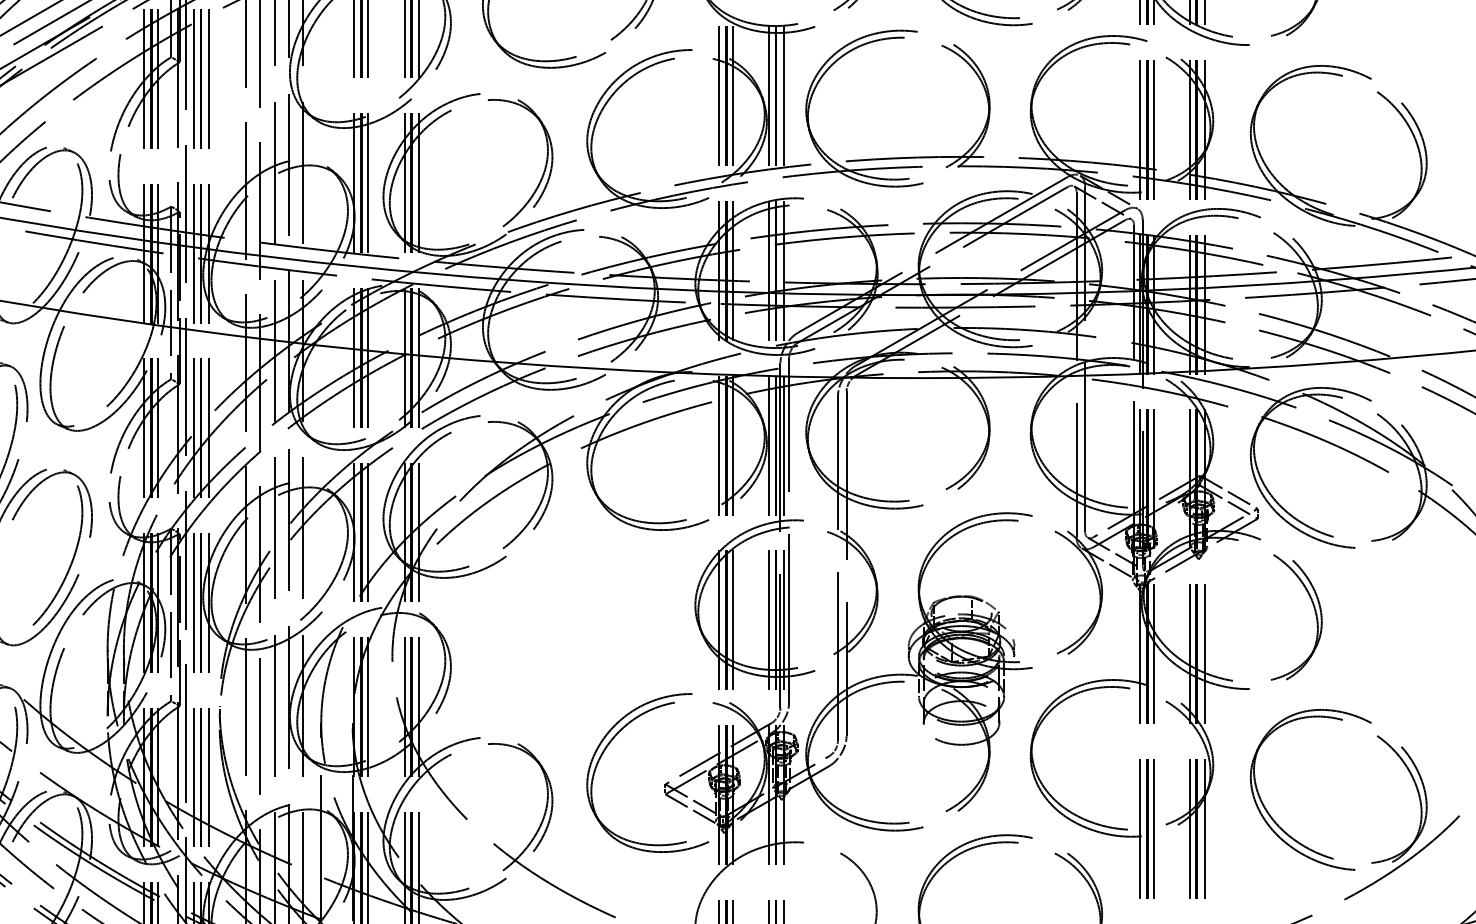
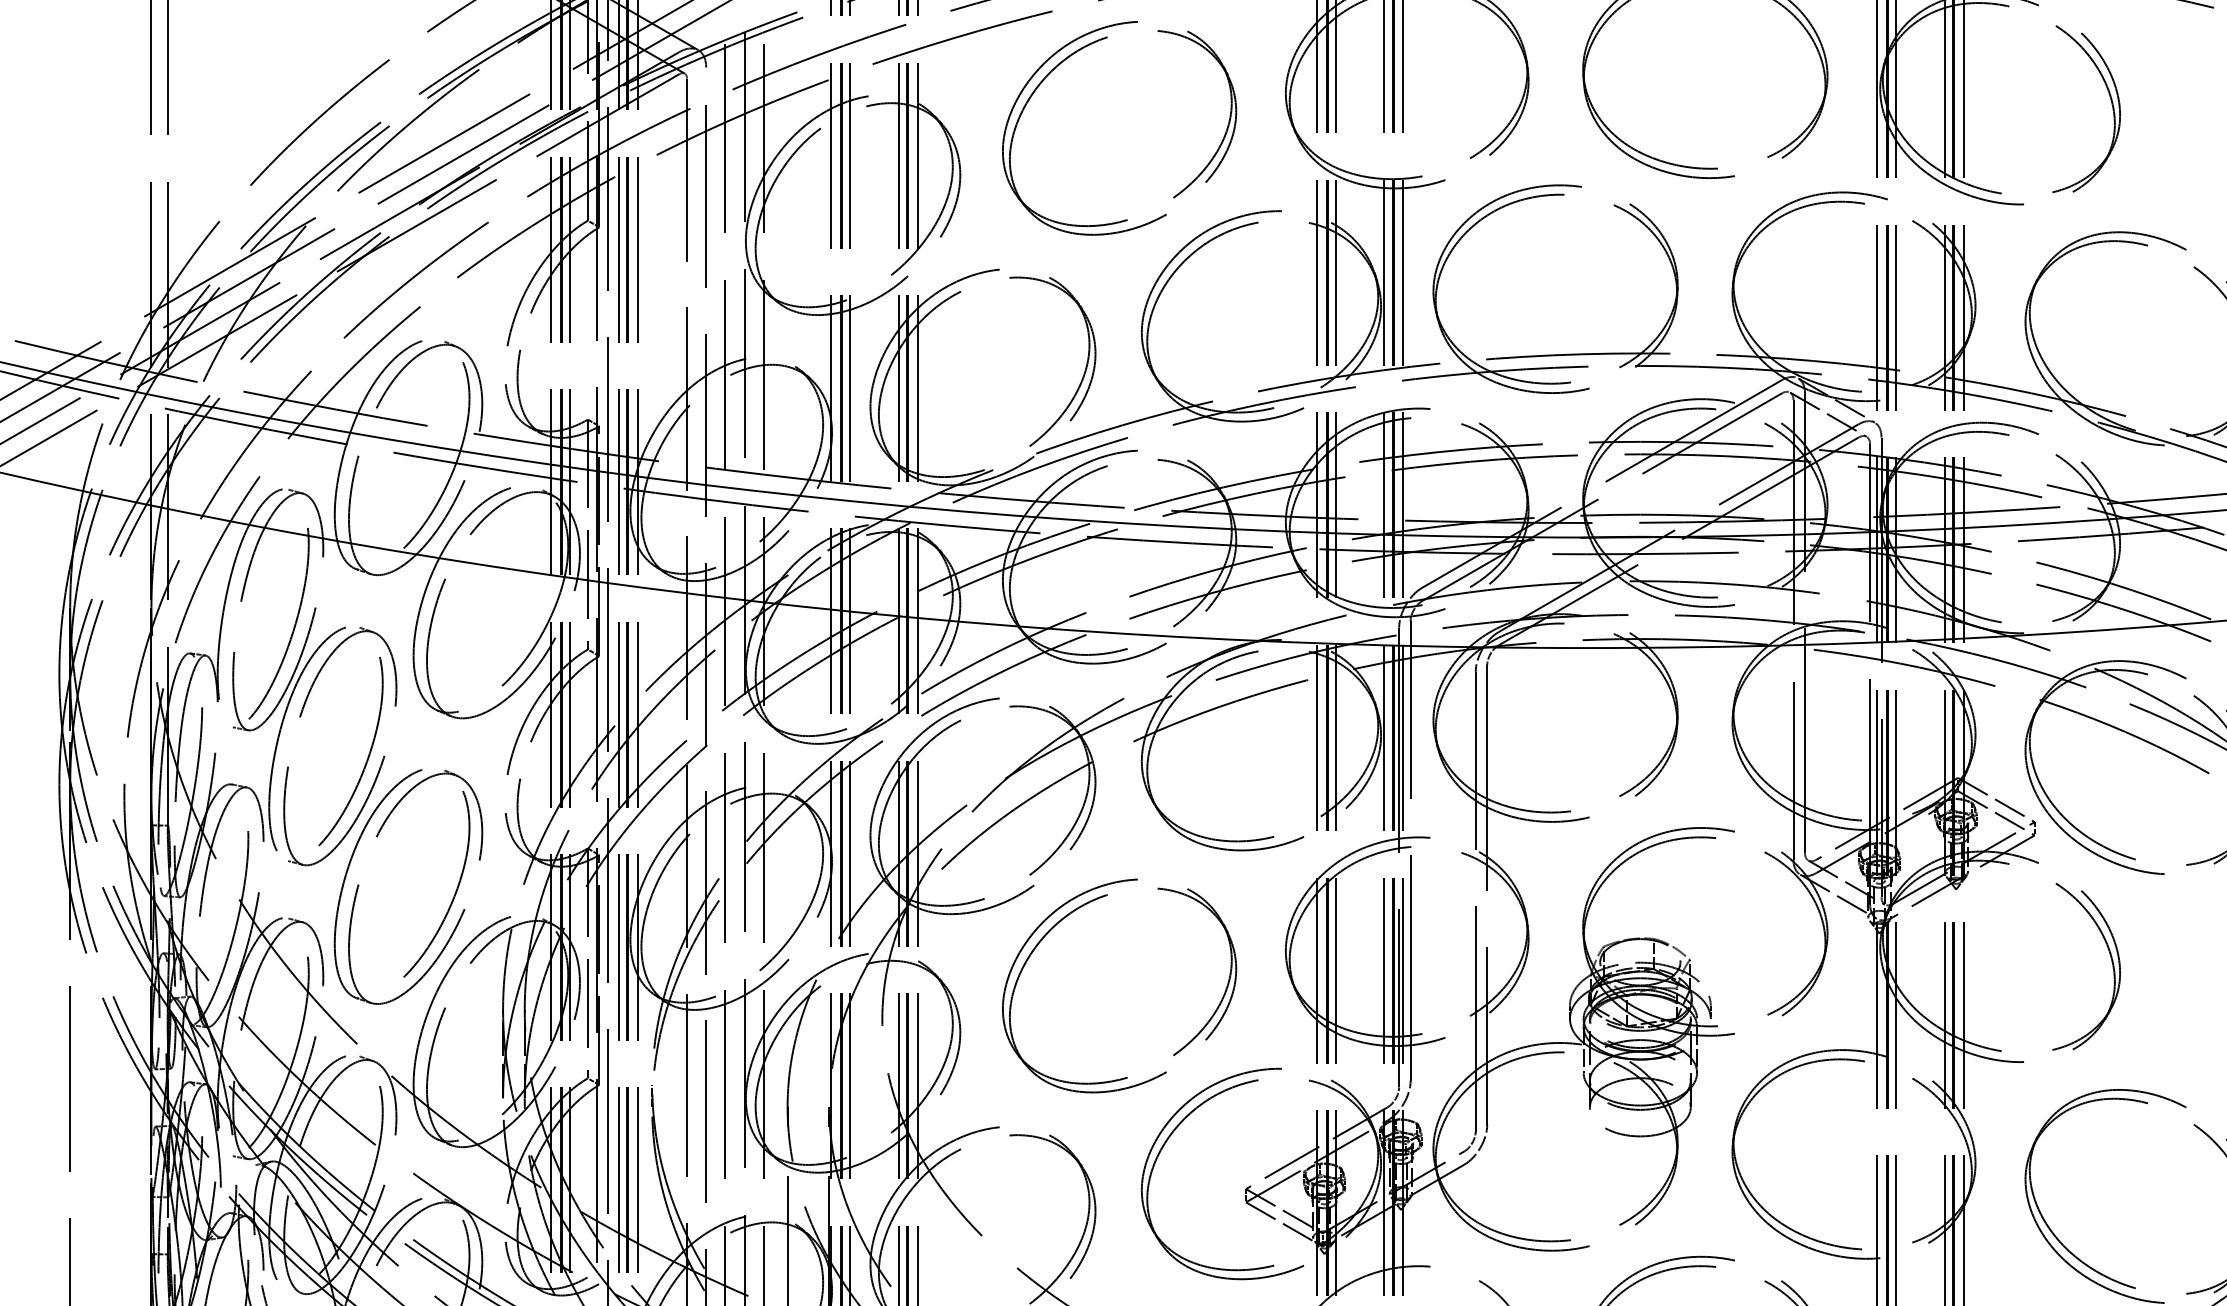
part: (532, 578) -> (1069, 915), added

